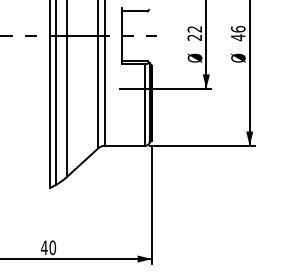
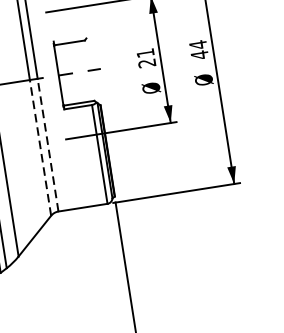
text: (237, 28) -> (197, 44), 46 -> 44
text: (194, 29) -> (145, 53), 22 -> 21
line: (104, 91) -> (47, 145), solid -> dashed
line: (98, 92) -> (40, 148), solid -> dashed

